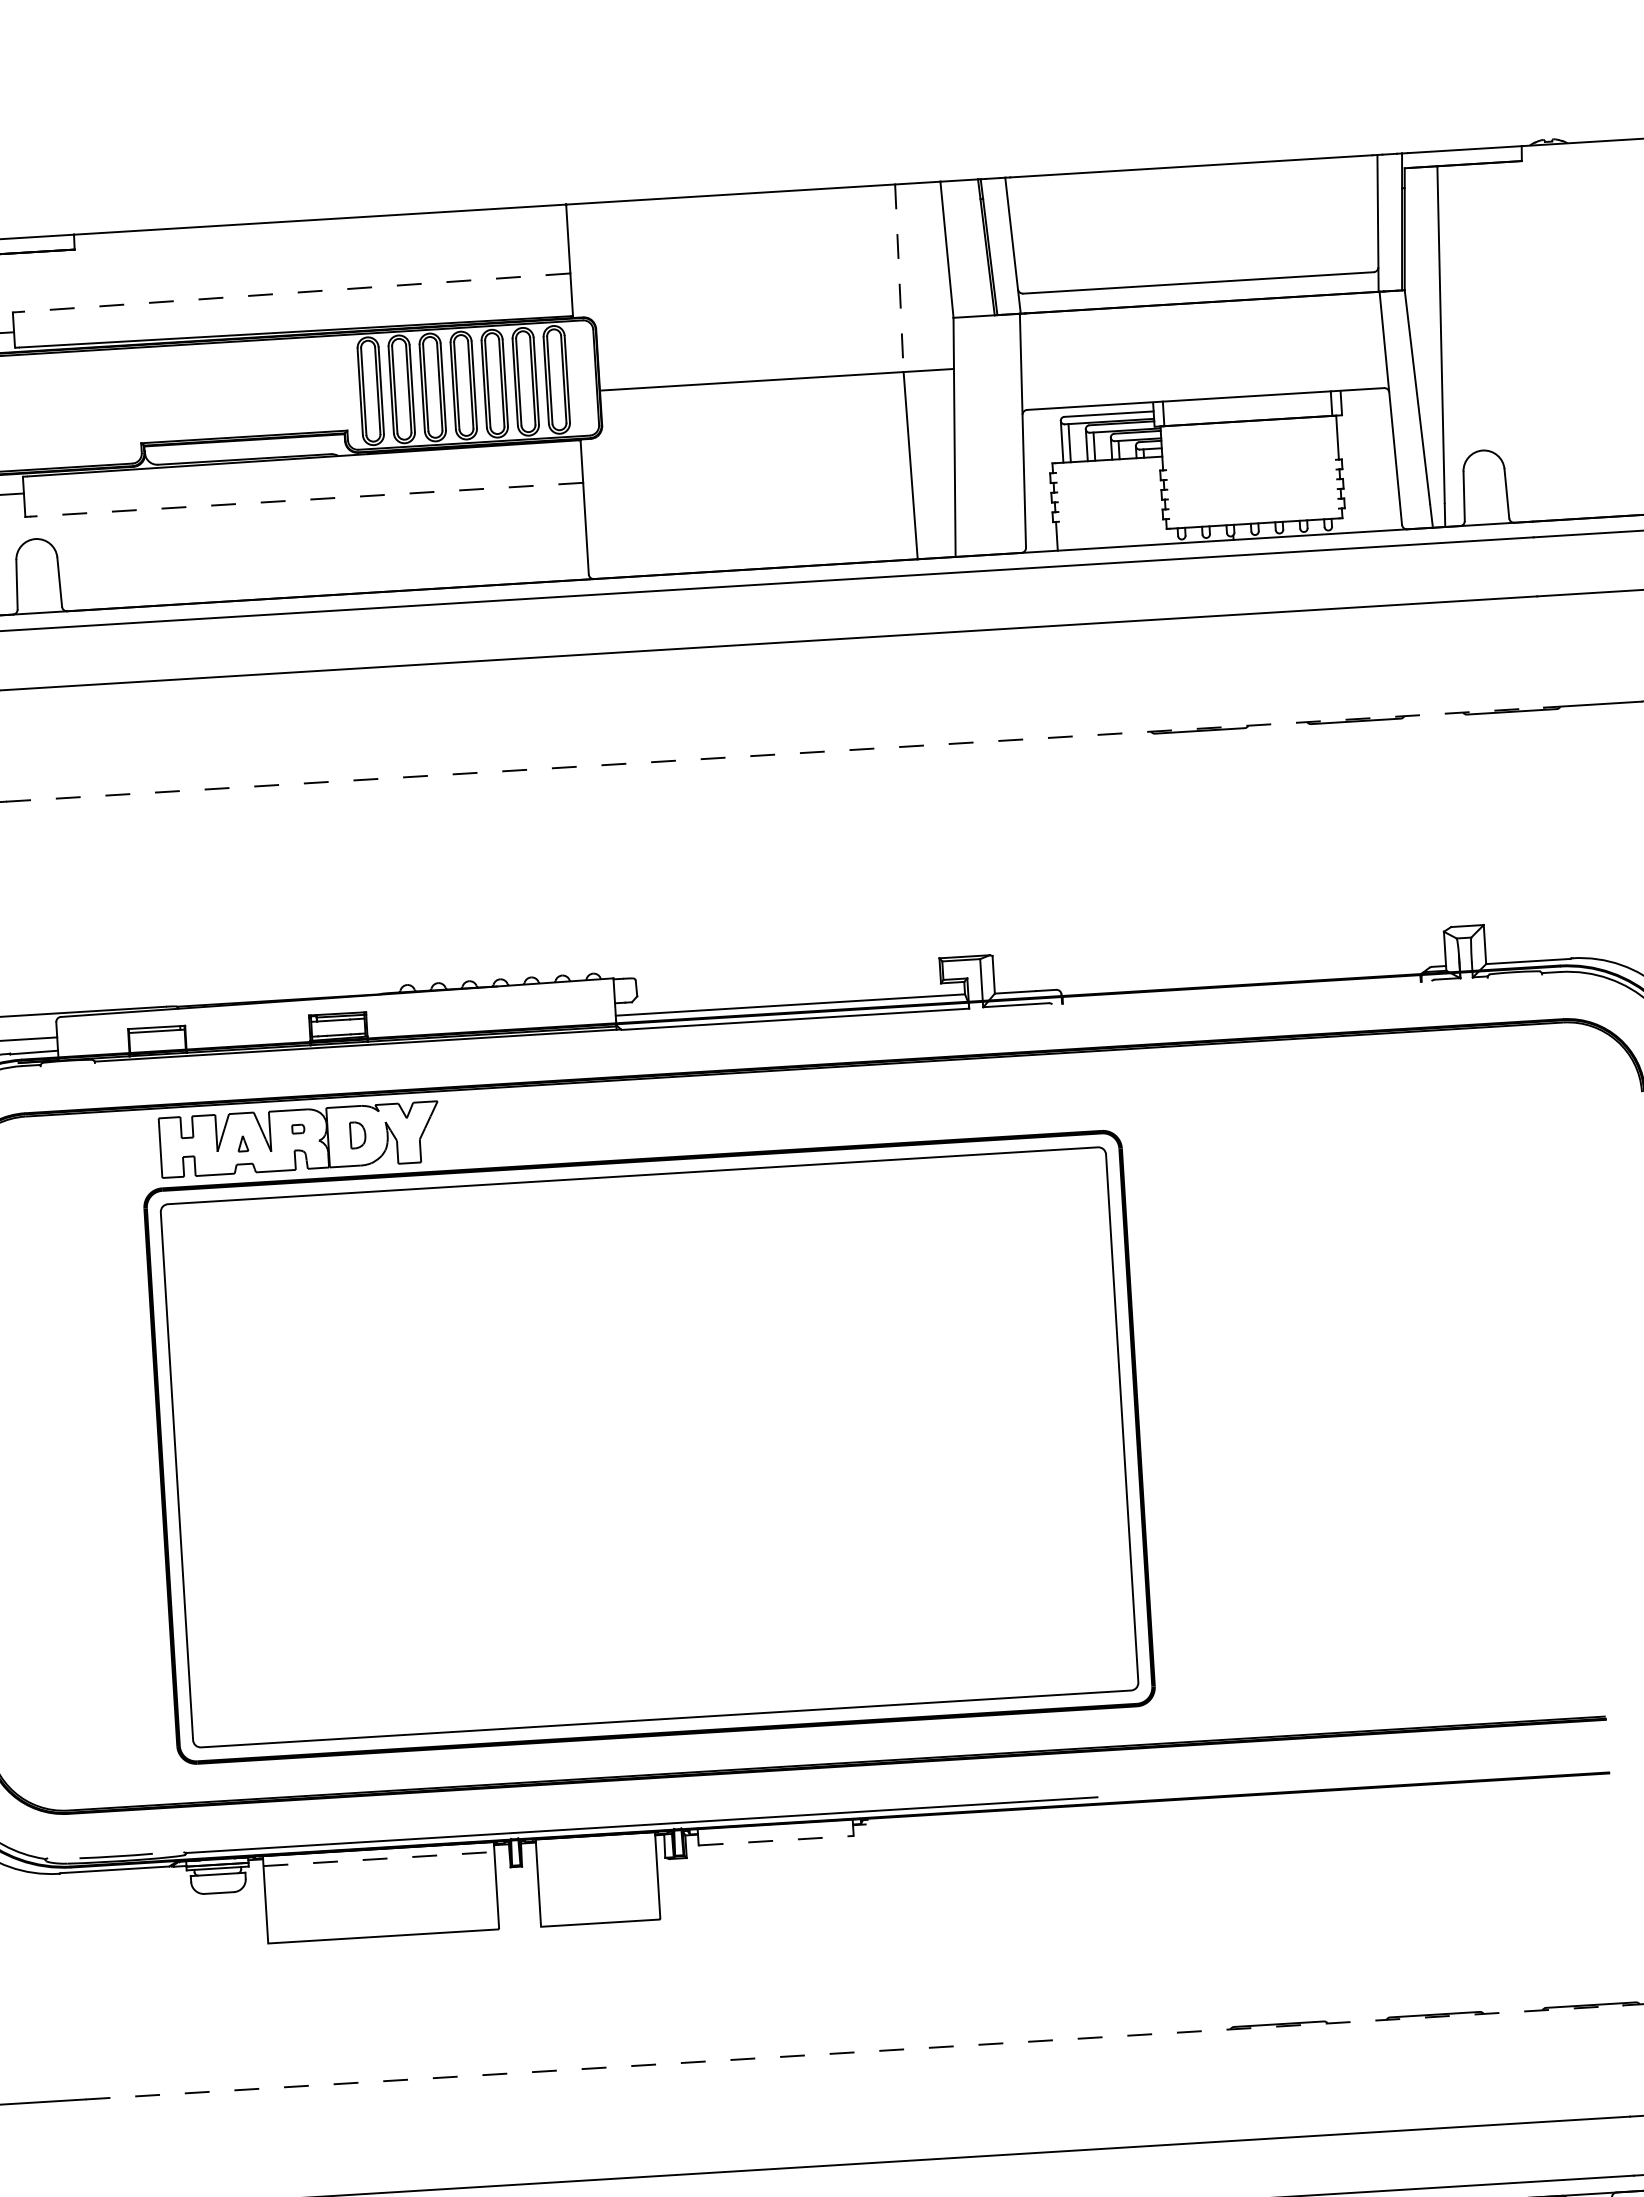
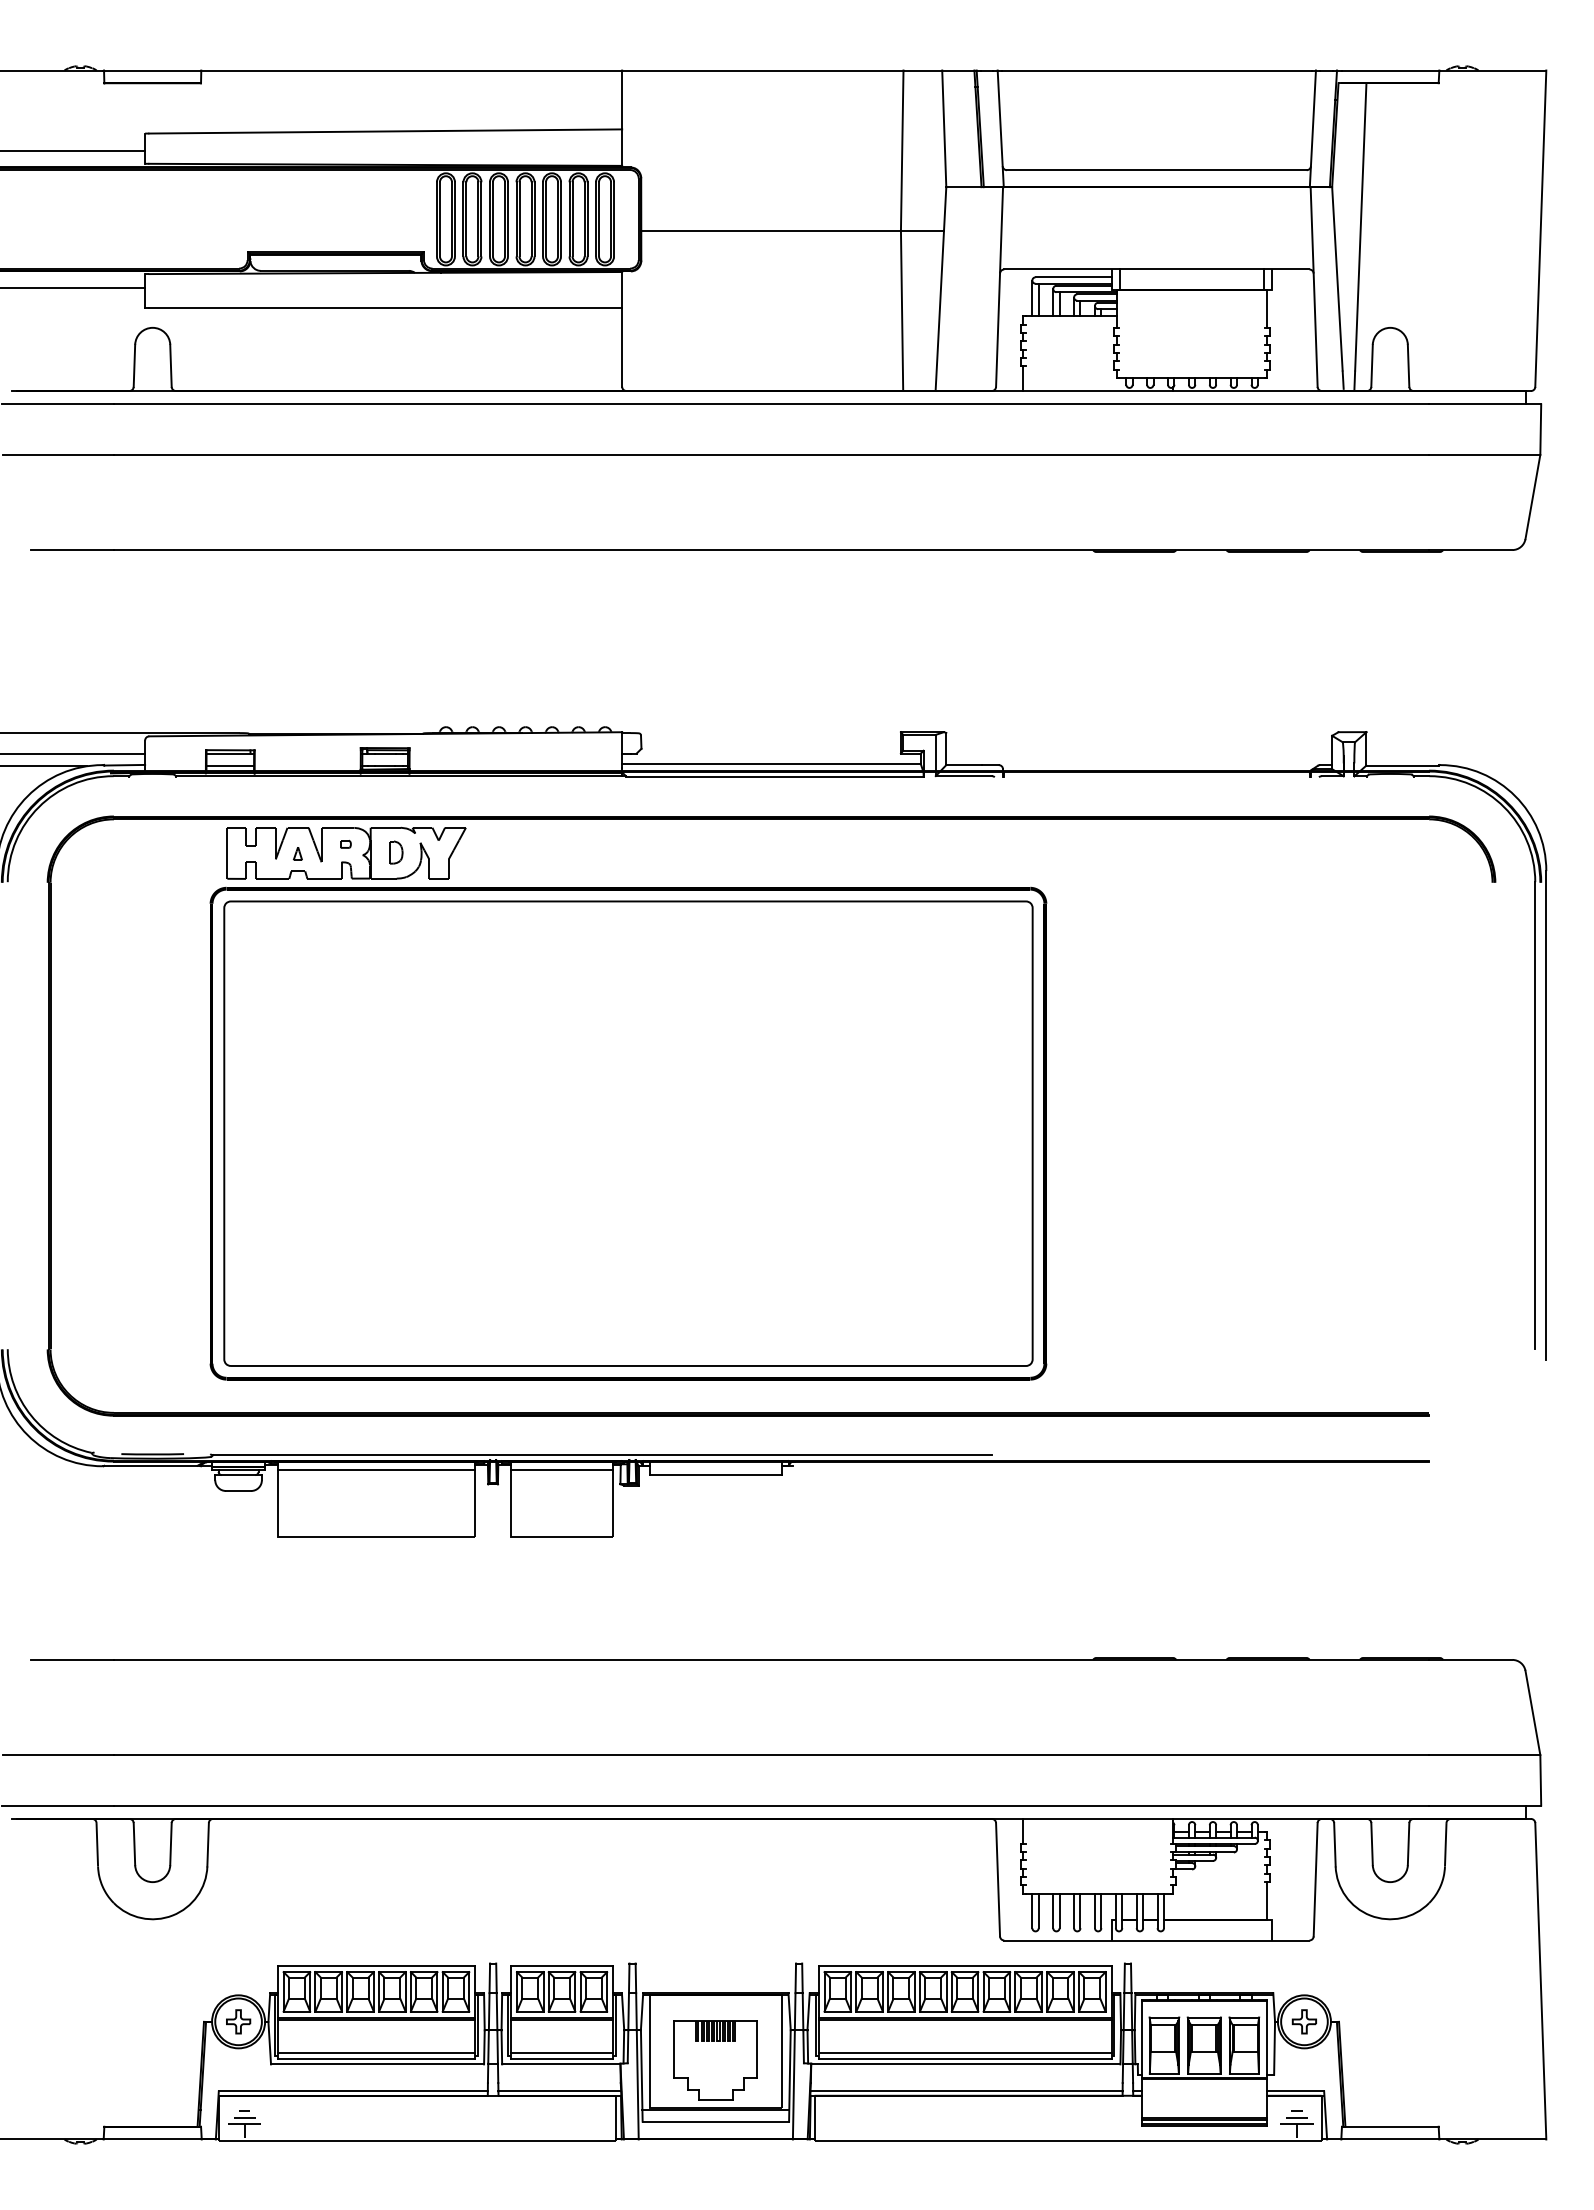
line: (899, 279) -> (902, 151), dashed -> solid
line: (293, 292) -> (385, 131), dashed -> solid
line: (306, 499) -> (385, 308), dashed -> solid
line: (775, 755) -> (771, 550), dashed -> solid
line: (157, 1046) -> (230, 766), added
line: (776, 1840) -> (716, 1475), dashed -> solid
line: (596, 1845) -> (562, 1470), added
line: (379, 1859) -> (376, 1470), dashed -> solid
line: (854, 2051) -> (771, 1659), dashed -> solid

